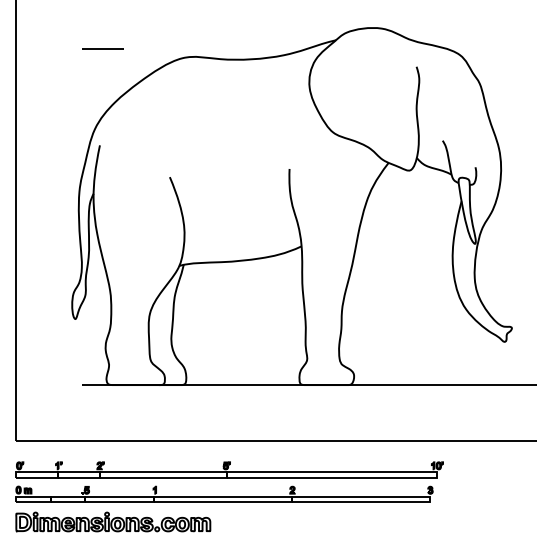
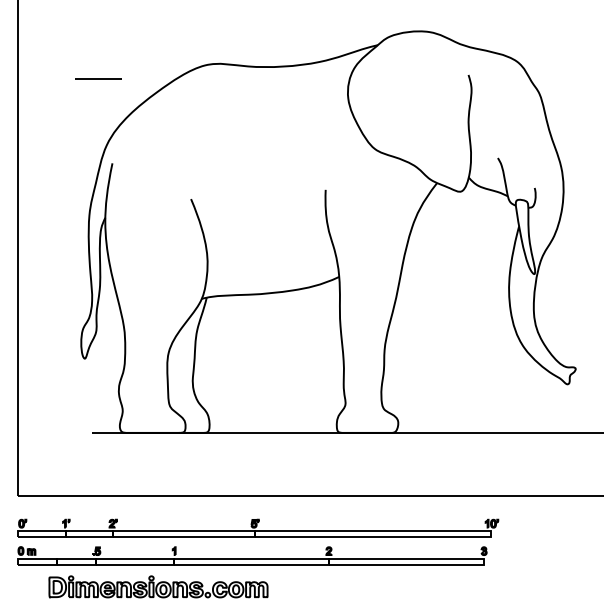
line: (102, 48) -> (98, 78), moved
part: (113, 521) -> (158, 586), moved

